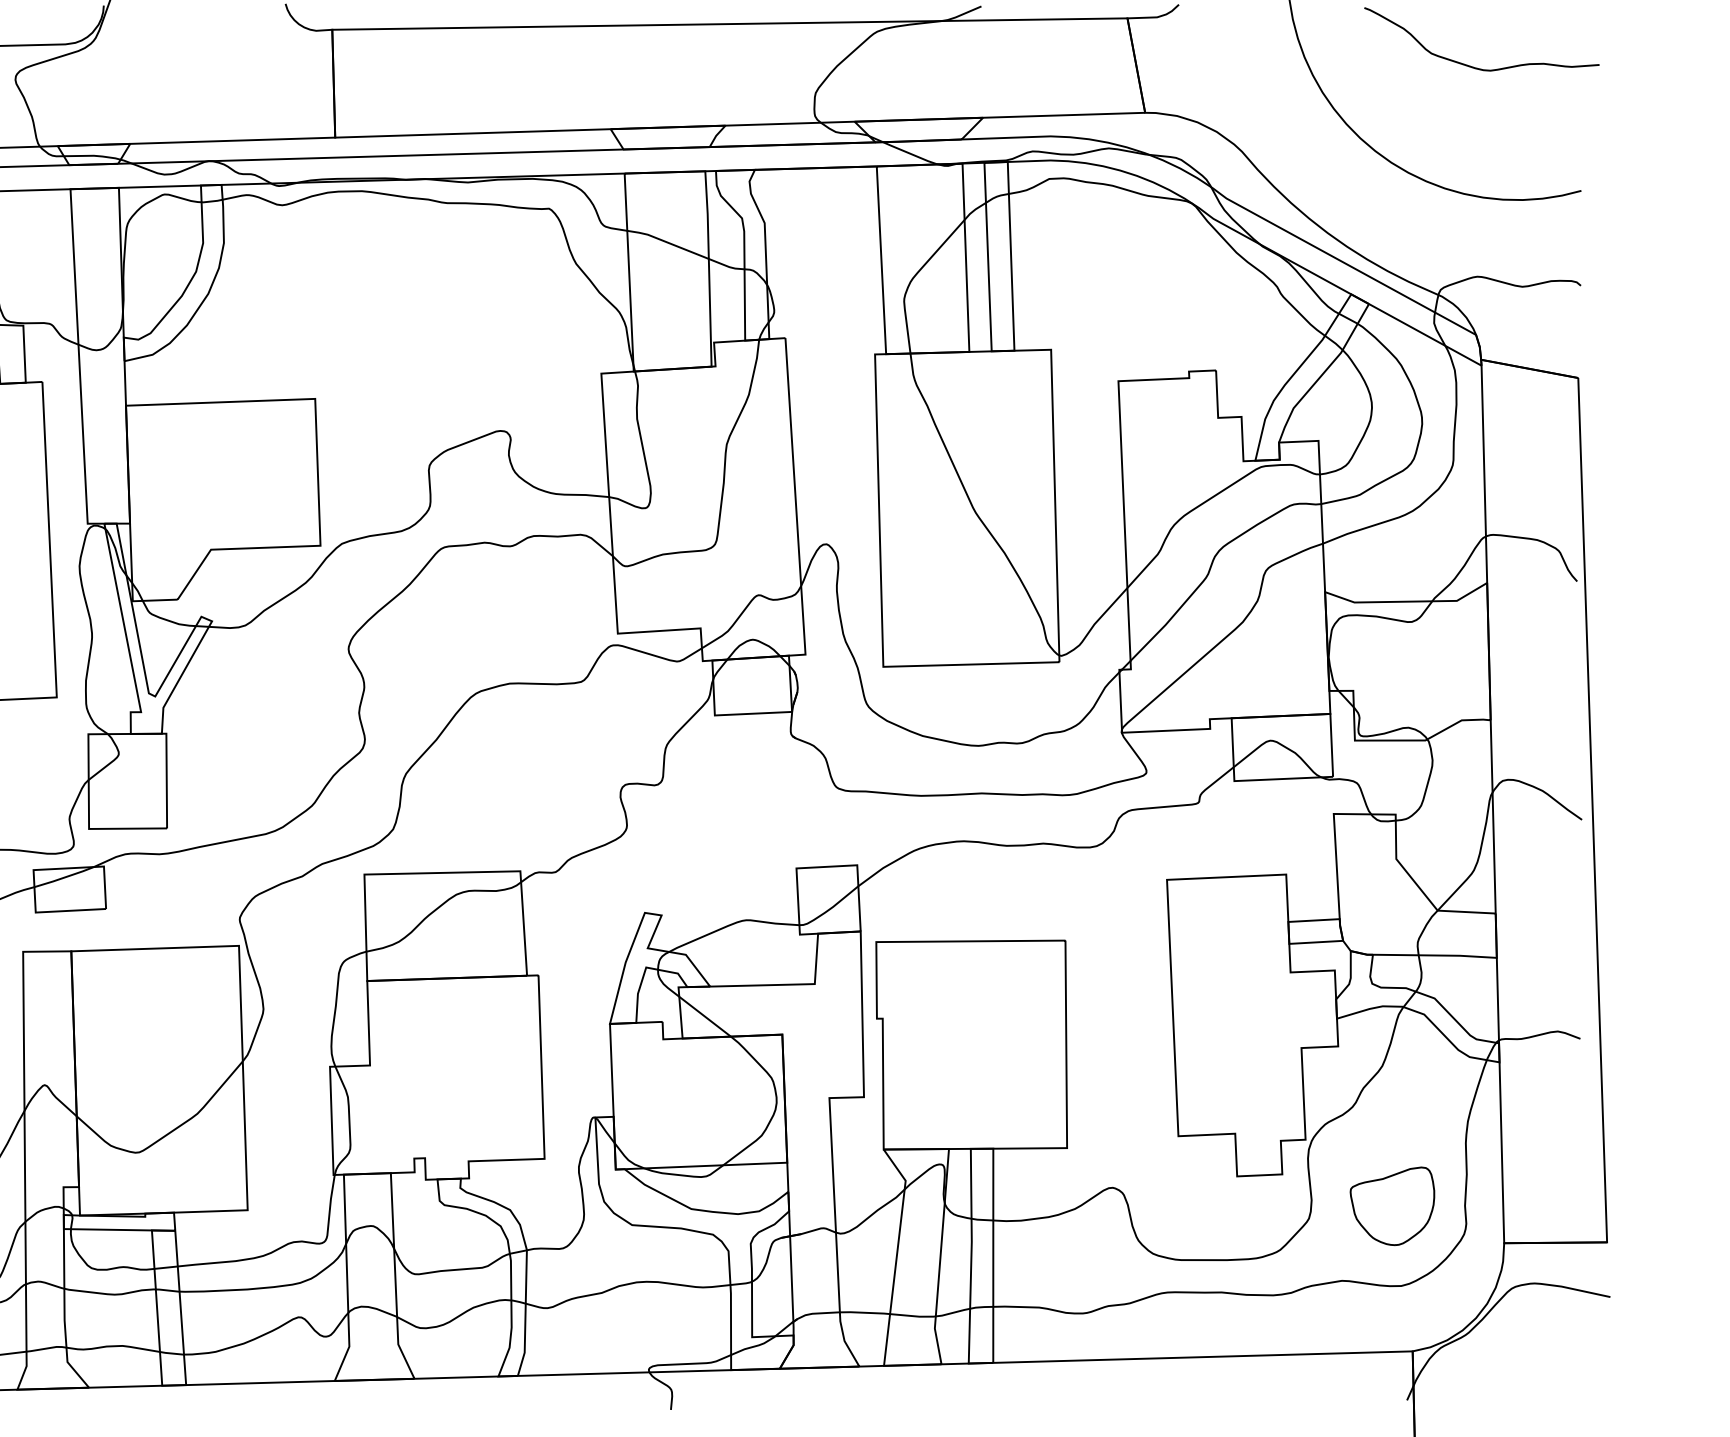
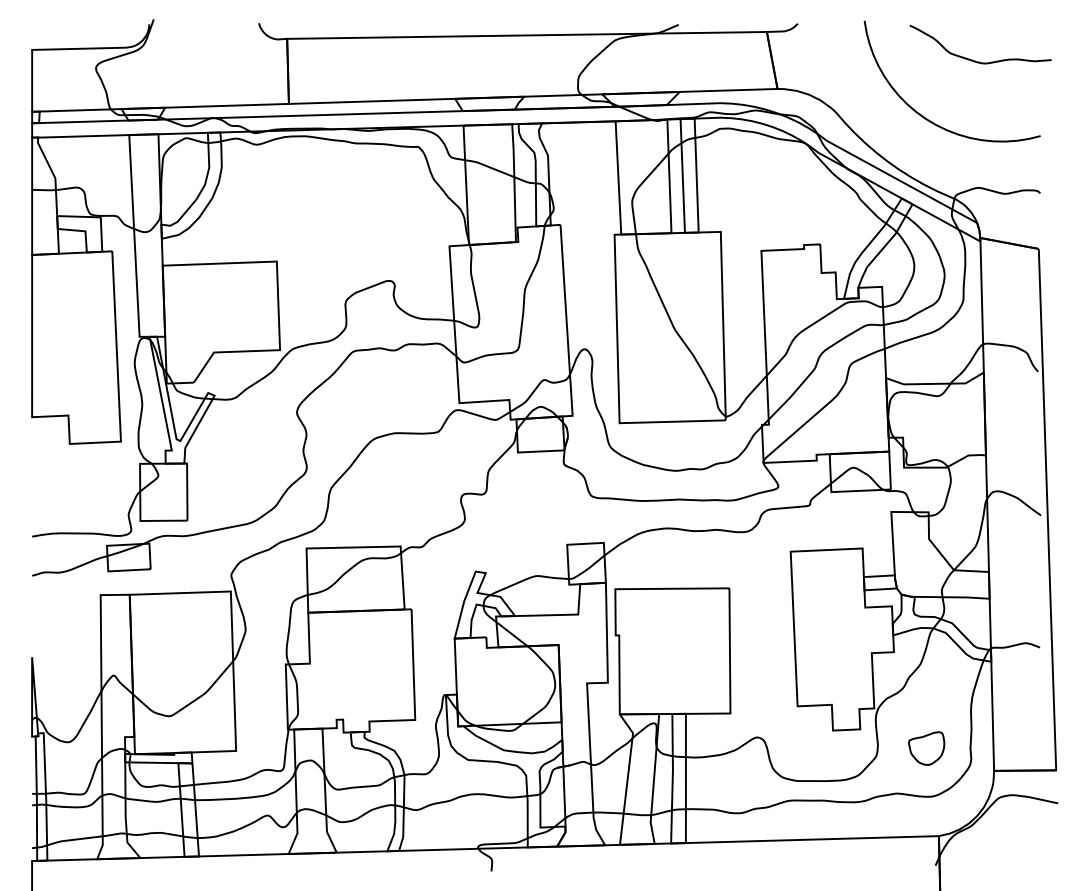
part: (1392, 1206) -> (926, 748), size x0.7

